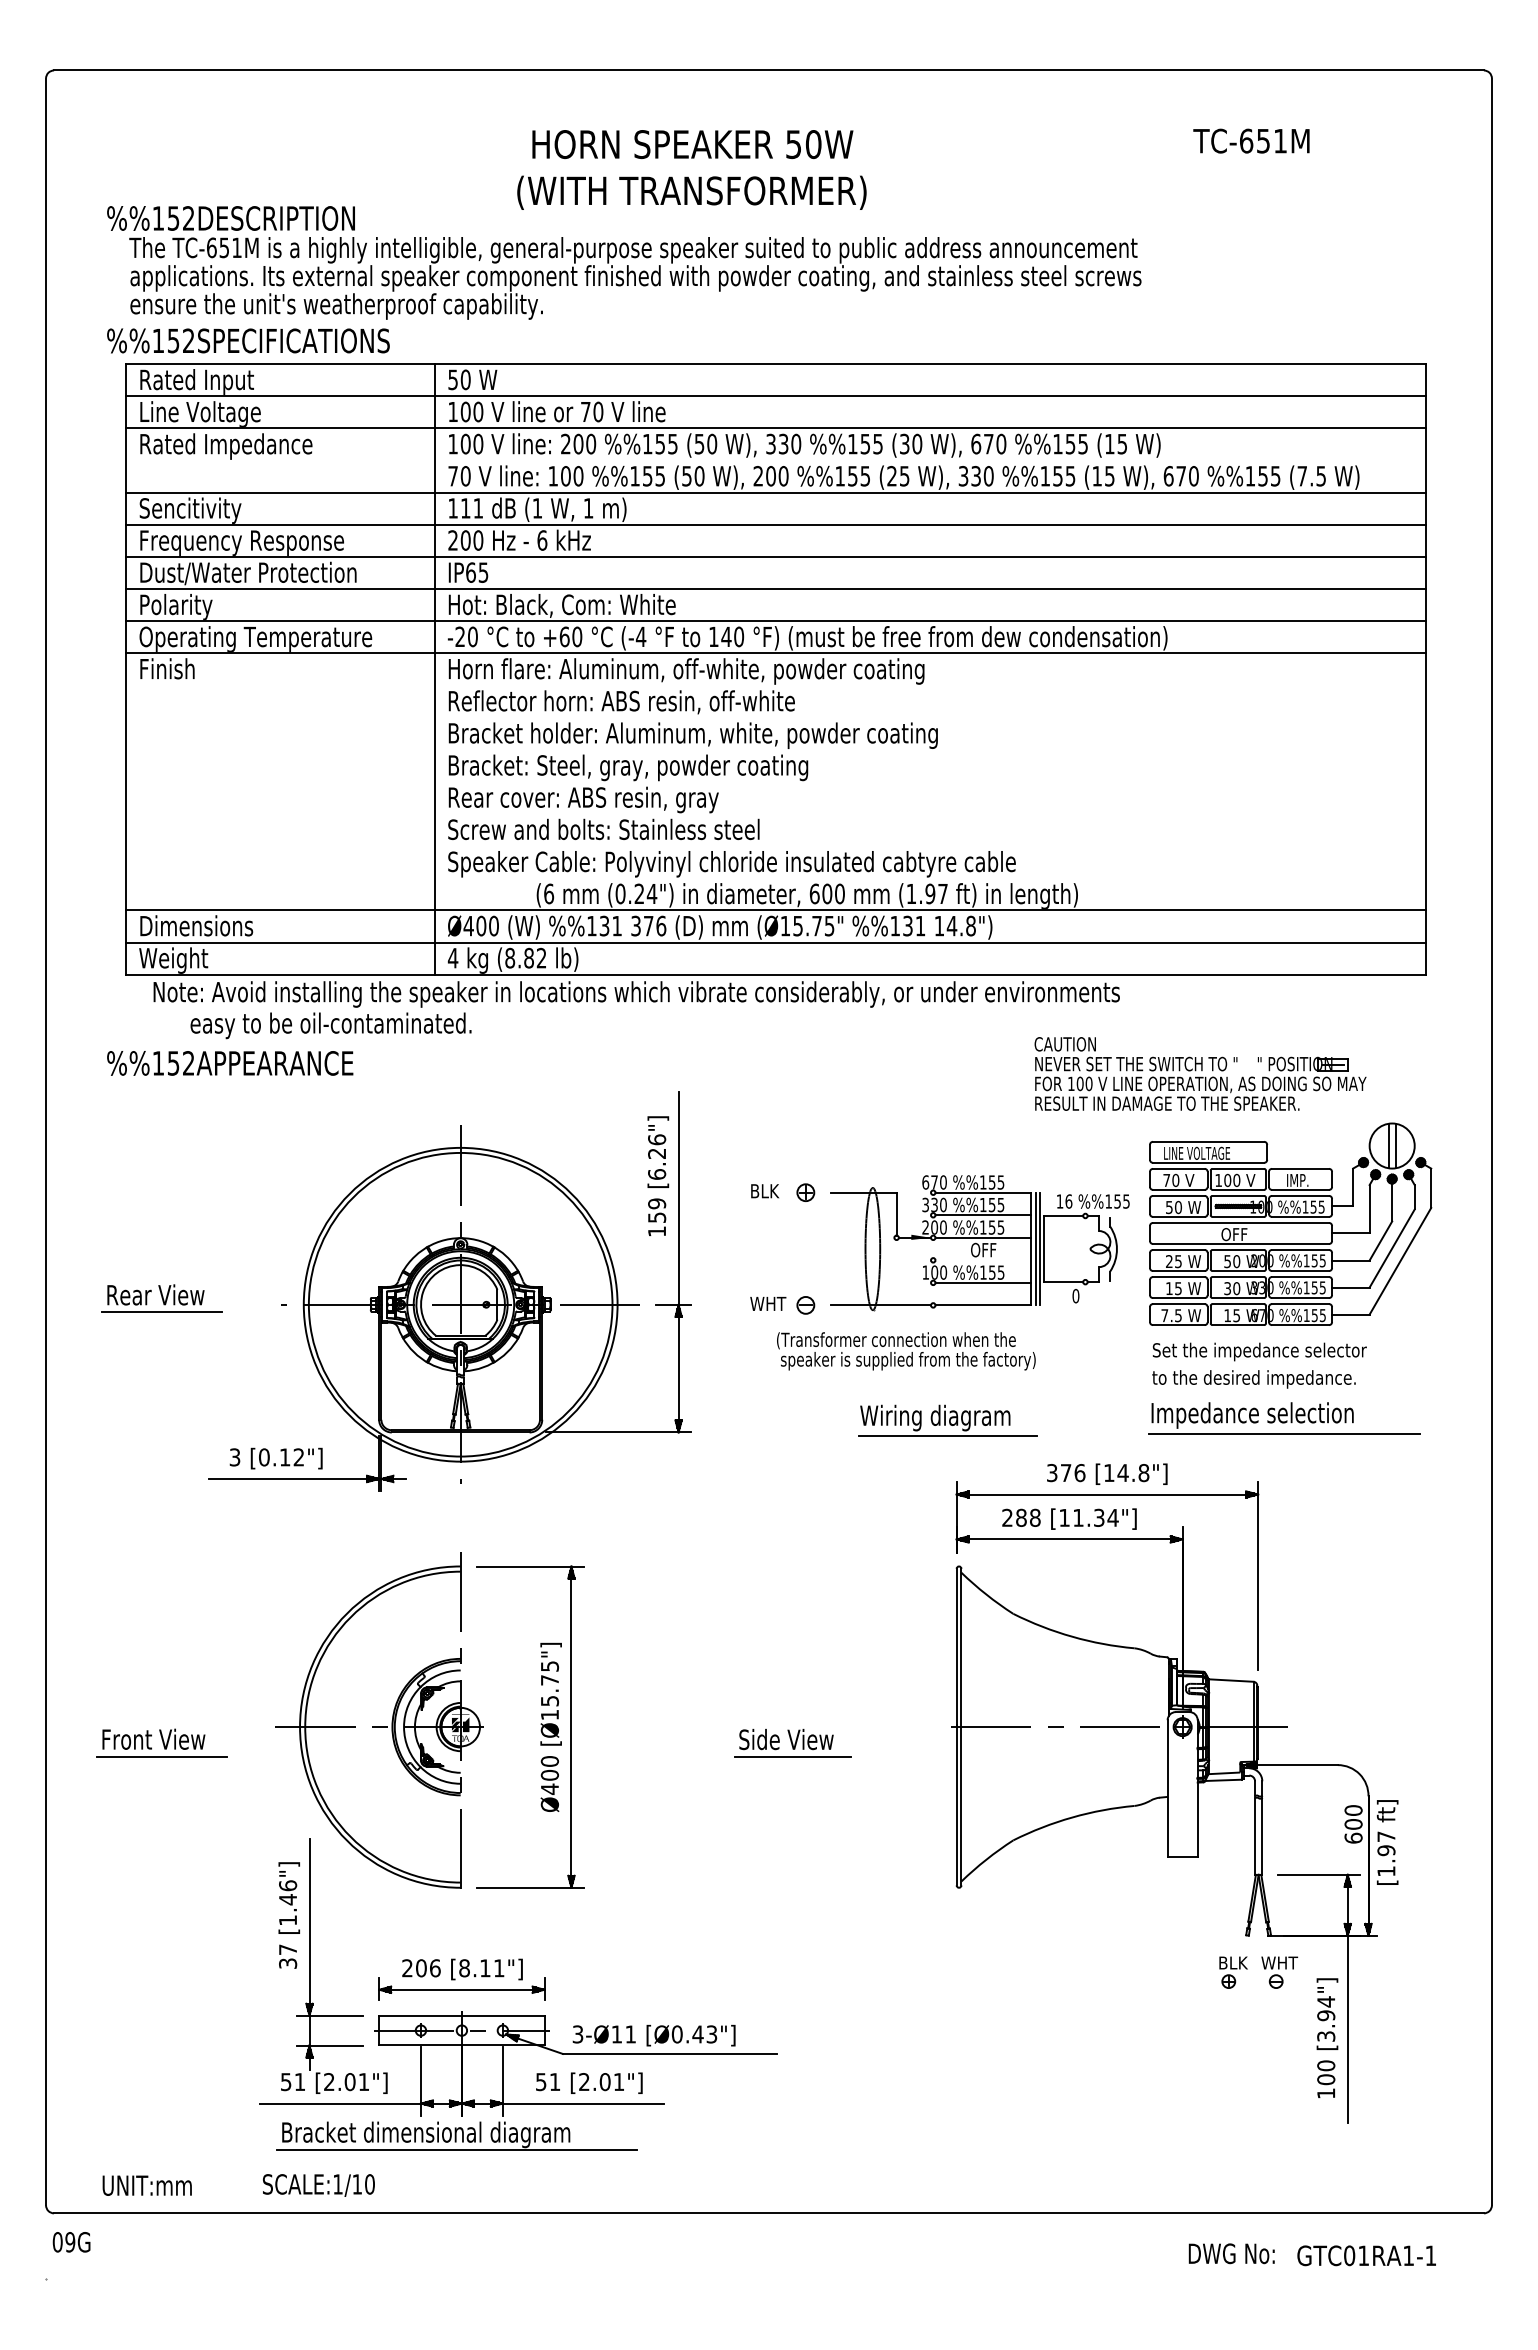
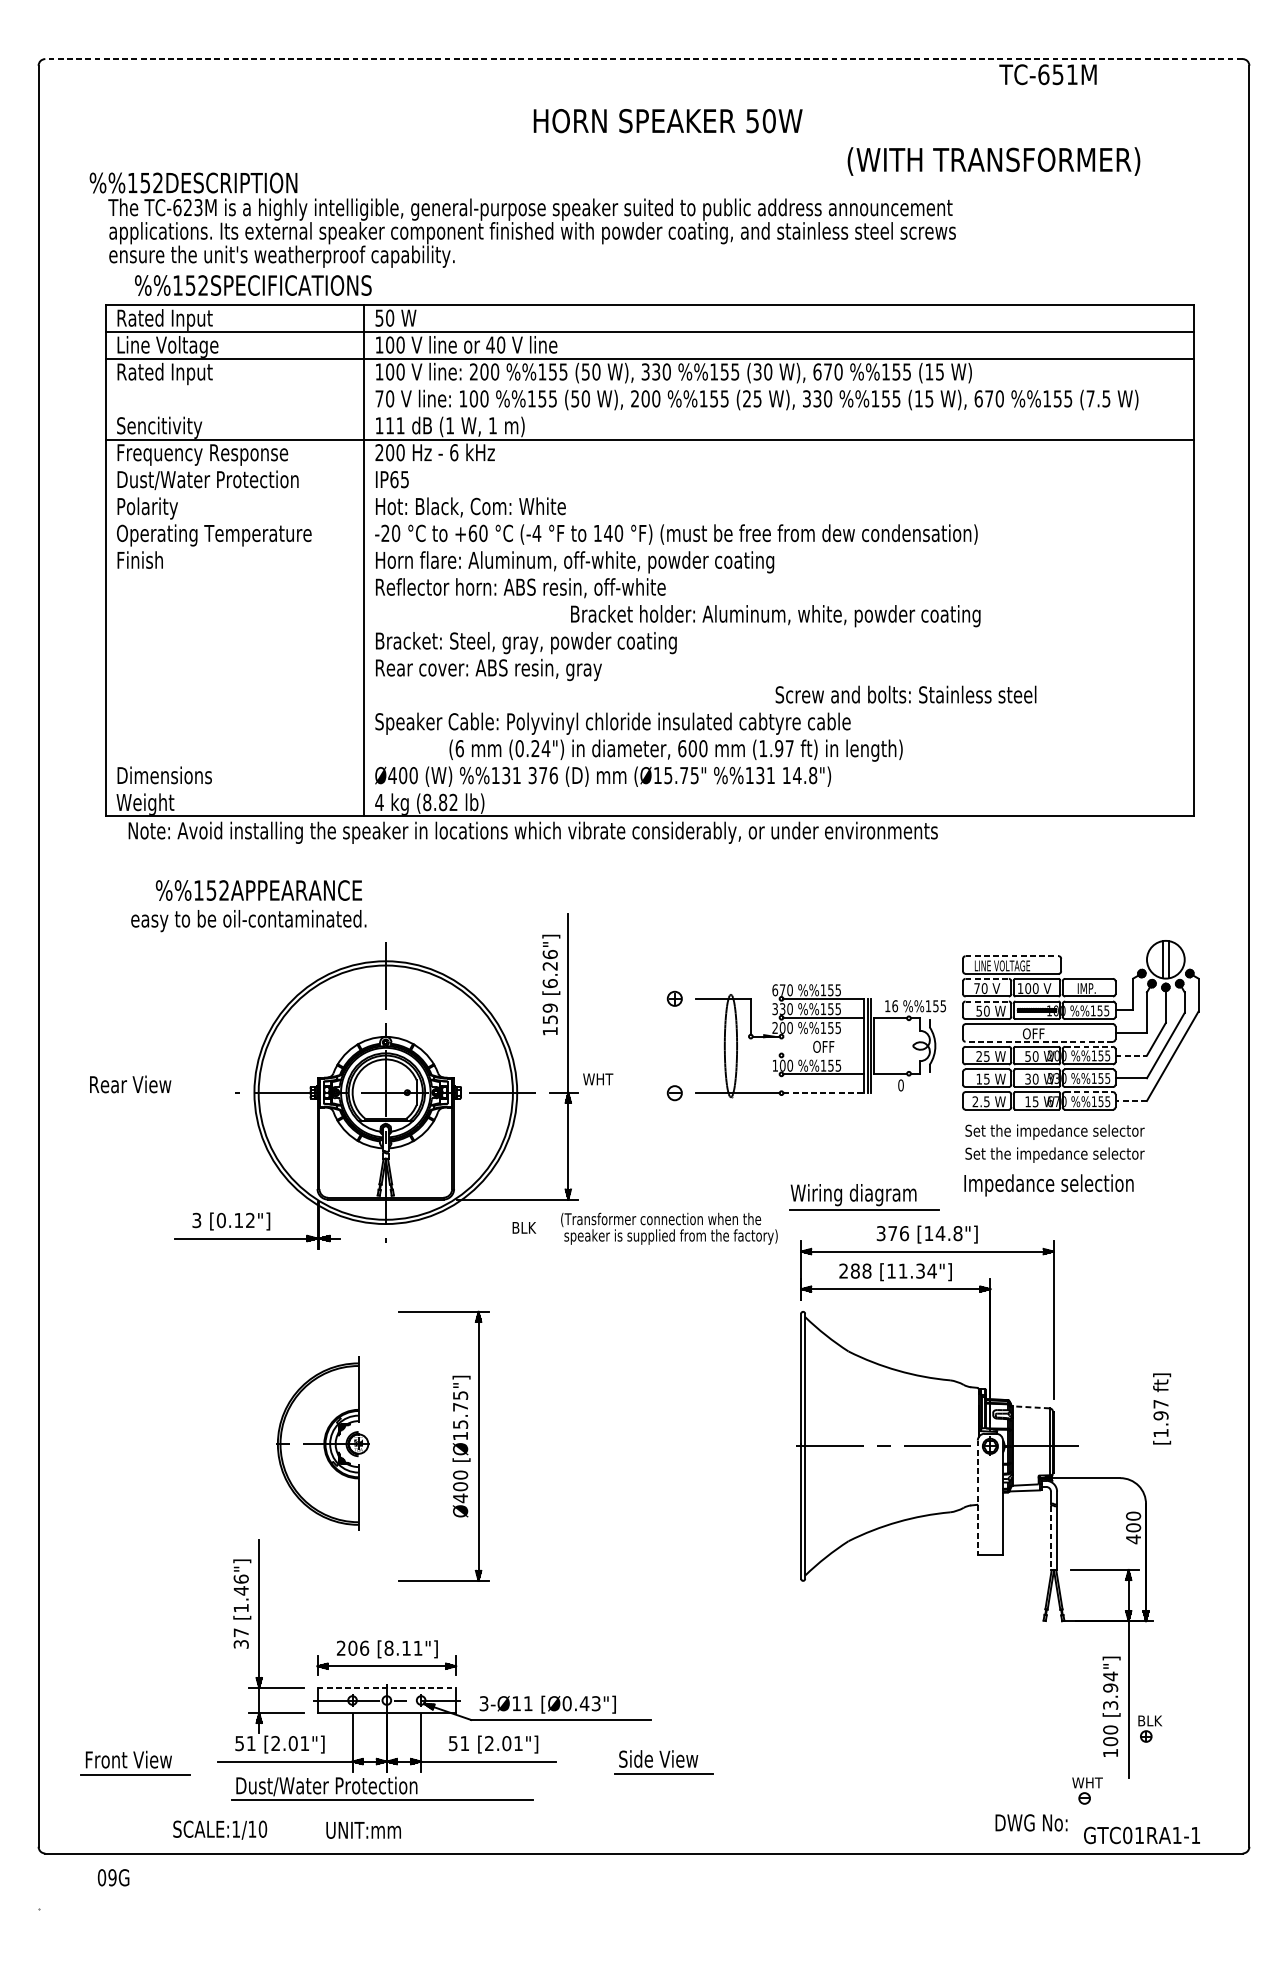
line: (769, 70) -> (644, 59), solid -> dashed
text: (1251, 140) -> (1048, 74), moved
text: (692, 144) -> (667, 121), moved
text: (691, 192) -> (993, 161), moved
text: (230, 247) -> (193, 207), TC-651M -> TC-623M
text: (248, 340) -> (253, 285), moved
text: (585, 411) -> (490, 344), 70 -> 40
text: (264, 446) -> (221, 373), Rated Impedance -> Rated Input
line: (775, 492) -> (649, 412), removed
line: (775, 557) -> (649, 466), removed
line: (775, 589) -> (649, 493), removed
line: (775, 621) -> (649, 520), removed
line: (775, 653) -> (649, 547), removed
text: (692, 735) -> (775, 615), moved
text: (603, 829) -> (905, 694), moved
line: (775, 910) -> (649, 762), removed
line: (775, 942) -> (649, 789), removed
text: (330, 1025) -> (248, 920), moved
text: (230, 1063) -> (259, 890), moved
part: (1200, 1073) -> (1005, 899), removed
line: (1208, 1141) -> (1012, 955), solid -> dashed
line: (1178, 1168) -> (986, 978), solid -> dashed
text: (765, 1191) -> (524, 1228), moved
line: (1178, 1195) -> (986, 1001), solid -> dashed
line: (983, 1237) -> (823, 1036), removed
line: (1240, 1243) -> (1038, 1041), solid -> dashed
line: (1300, 1250) -> (1089, 1047), solid -> dashed
line: (1350, 1260) -> (1130, 1055), solid -> dashed
text: (768, 1303) -> (598, 1079), moved
line: (1300, 1304) -> (1089, 1092), solid -> dashed
line: (983, 1305) -> (823, 1093), solid -> dashed
line: (161, 1312) -> (135, 1099), removed
line: (1350, 1314) -> (1130, 1100), solid -> dashed
text: (1164, 1315) -> (975, 1101), 7.5 -> 2.5
text: (906, 1351) -> (669, 1228), moved
text: (1259, 1379) -> (1054, 1155), to the desired impedance. -> Set the impedance selector
part: (947, 1420) -> (863, 1197), moved
line: (1284, 1433) -> (1075, 1200), removed
line: (1230, 1680) -> (1030, 1407), solid -> dashed
part: (379, 1720) -> (317, 1440), size x0.6
part: (161, 1742) -> (135, 1762), moved
part: (792, 1743) -> (663, 1762), moved
line: (1167, 1788) -> (977, 1497), solid -> dashed
line: (1255, 1837) -> (1051, 1538), solid -> dashed
text: (1353, 1838) -> (1133, 1539), 600 -> 400
text: (1387, 1842) -> (1161, 1408), moved
part: (1233, 1972) -> (1150, 1728), moved
part: (1279, 1972) -> (1087, 1790), moved
line: (461, 2015) -> (386, 1687), solid -> dashed
text: (427, 2134) -> (358, 1787), Bracket dimensional diagram -> Dust/Water Protection
text: (146, 2185) -> (363, 1830), moved
text: (318, 2185) -> (219, 1830), moved
text: (71, 2242) -> (113, 1877), moved
text: (1231, 2253) -> (1031, 1822), moved
text: (1366, 2255) -> (1141, 1835), moved

